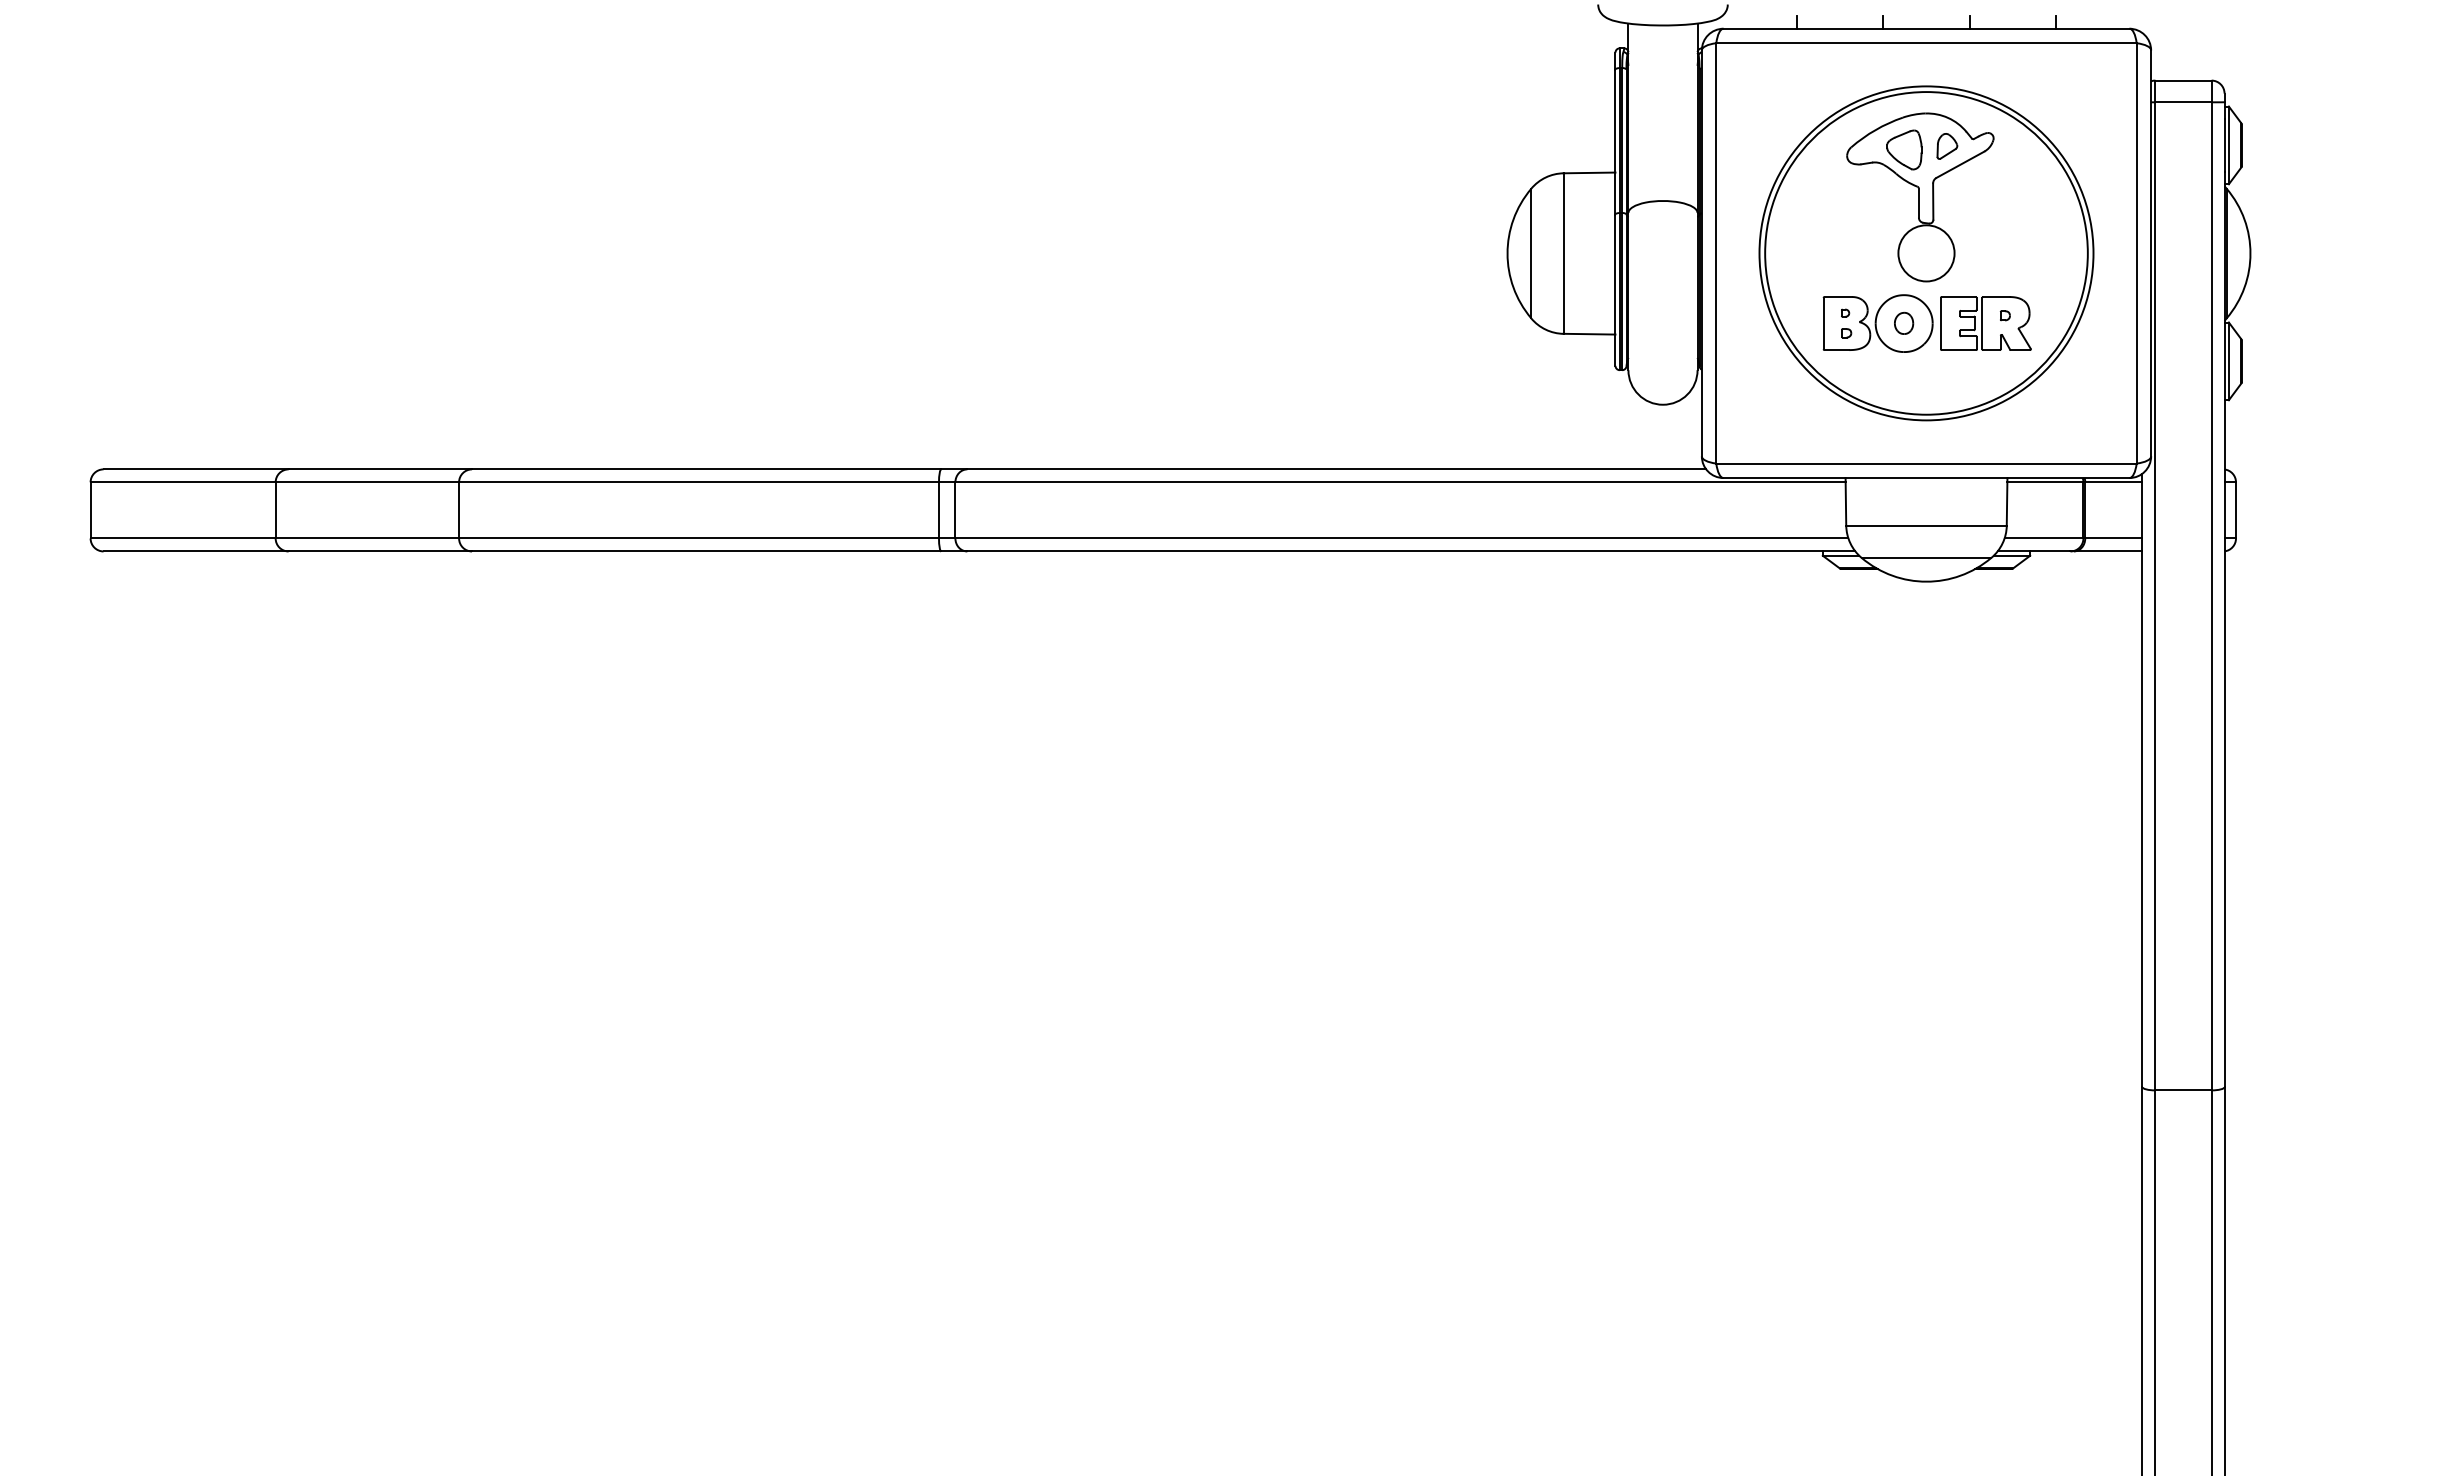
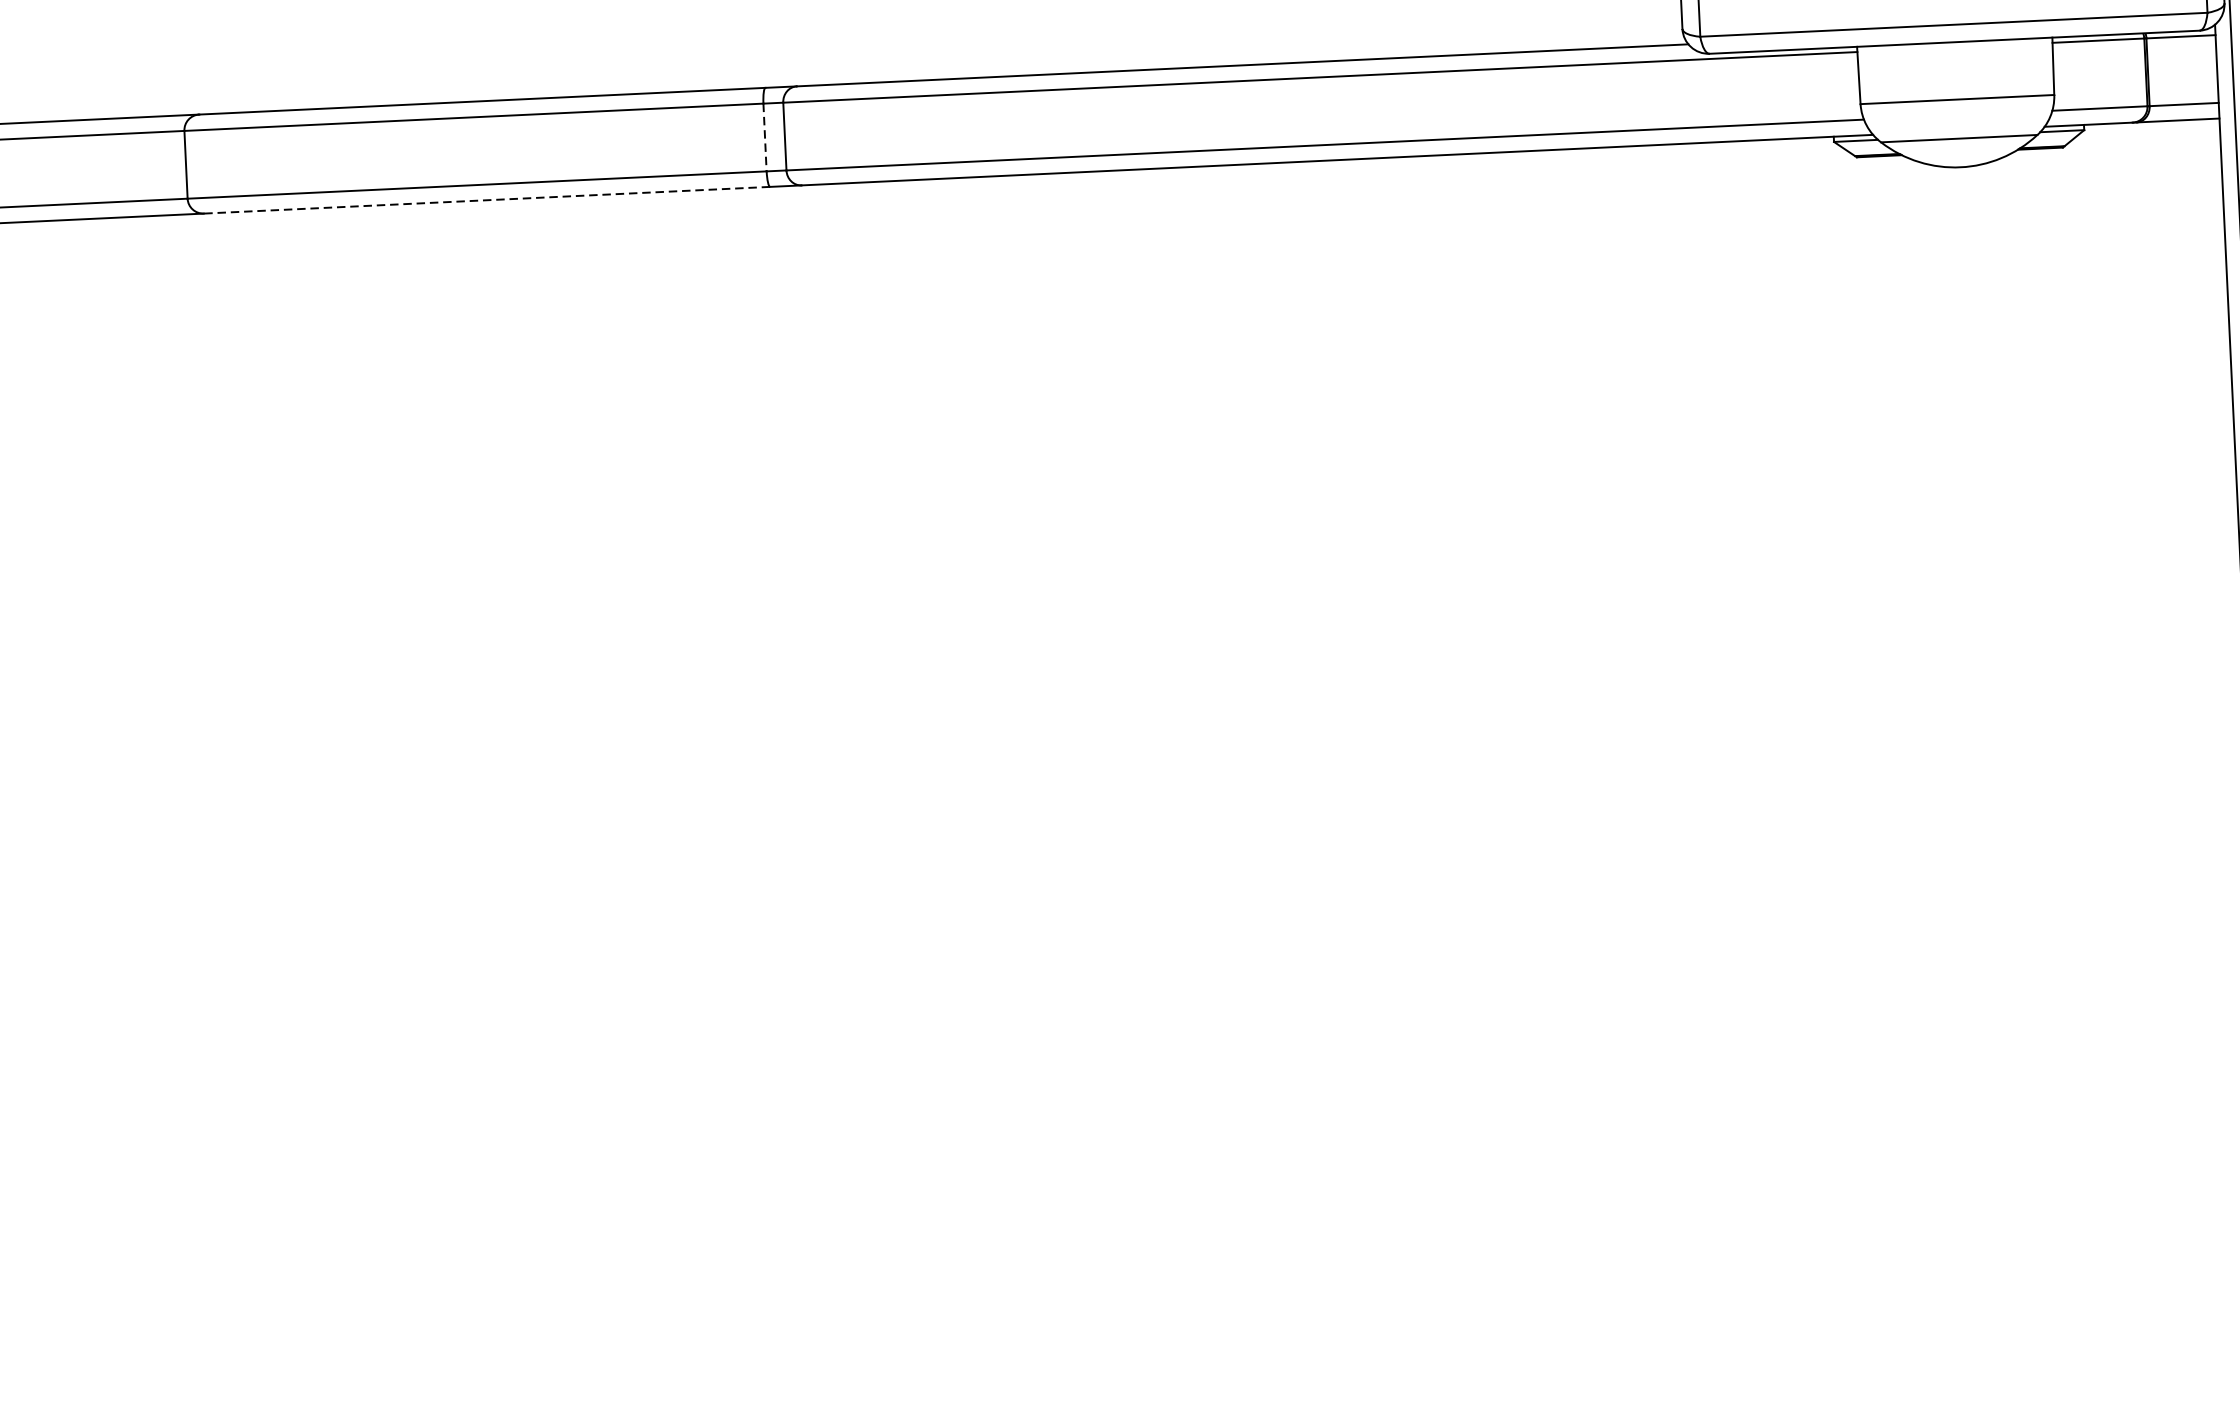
line: (938, 510) -> (764, 137), solid -> dashed
line: (706, 551) -> (486, 200), solid -> dashed

